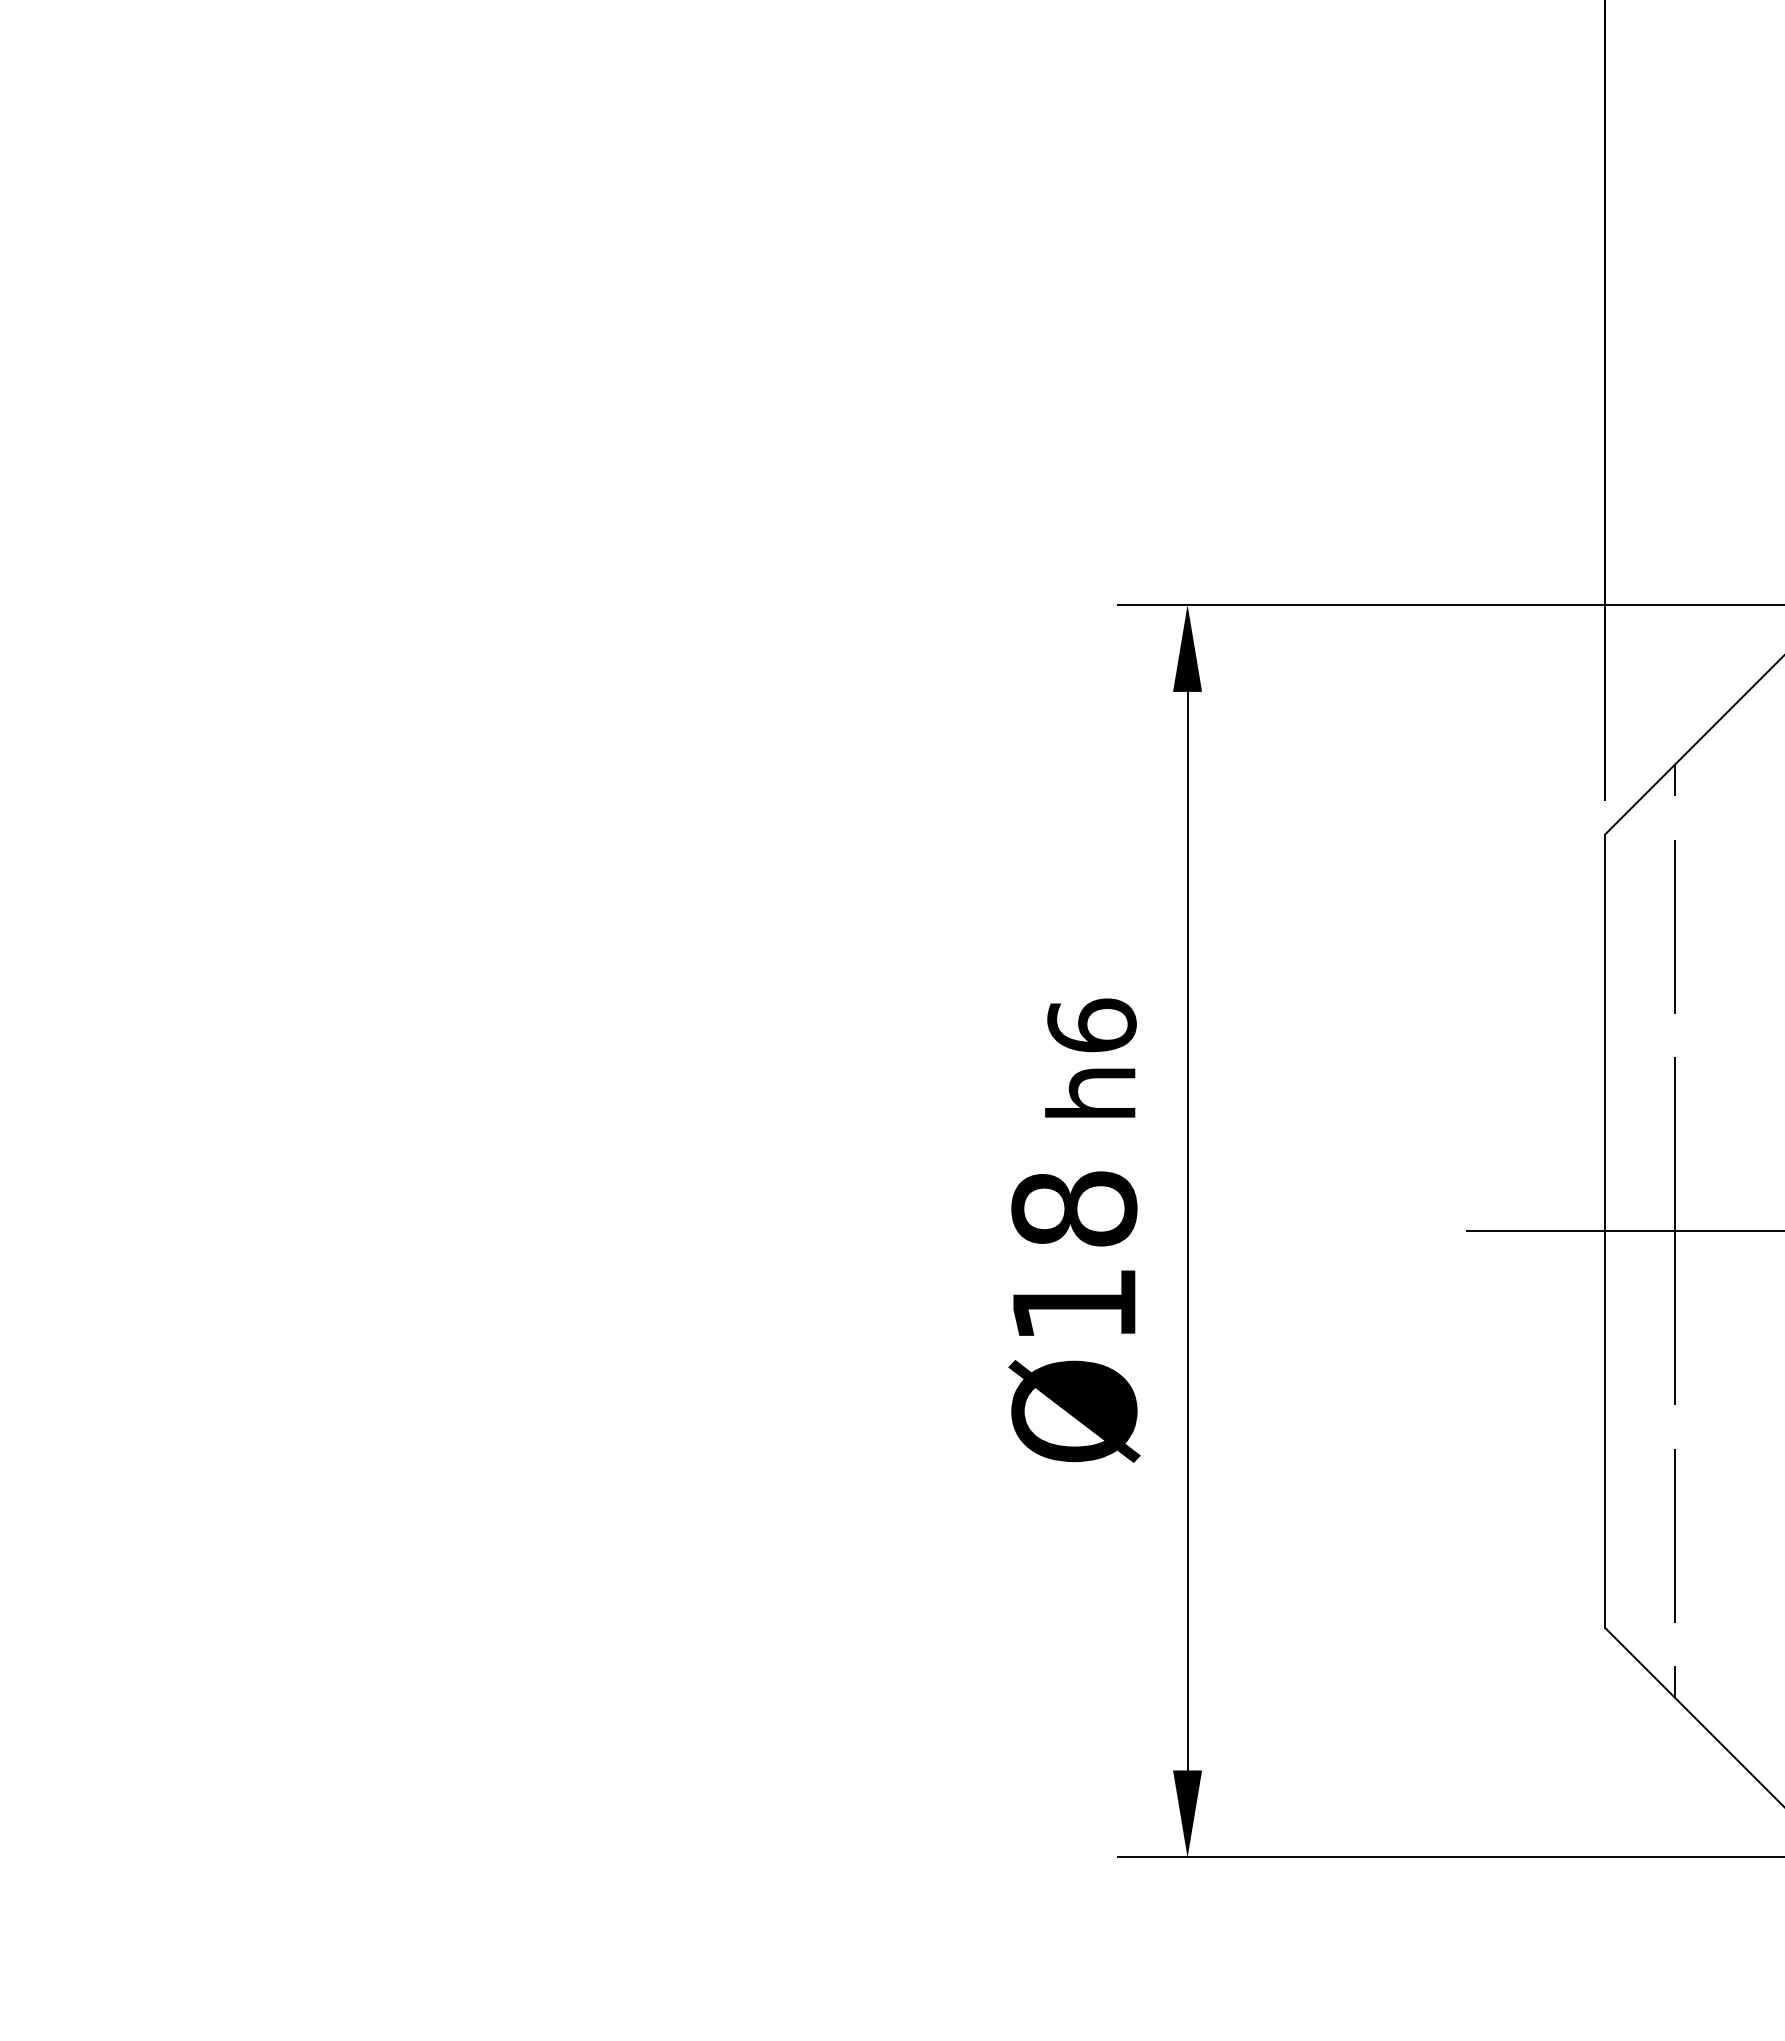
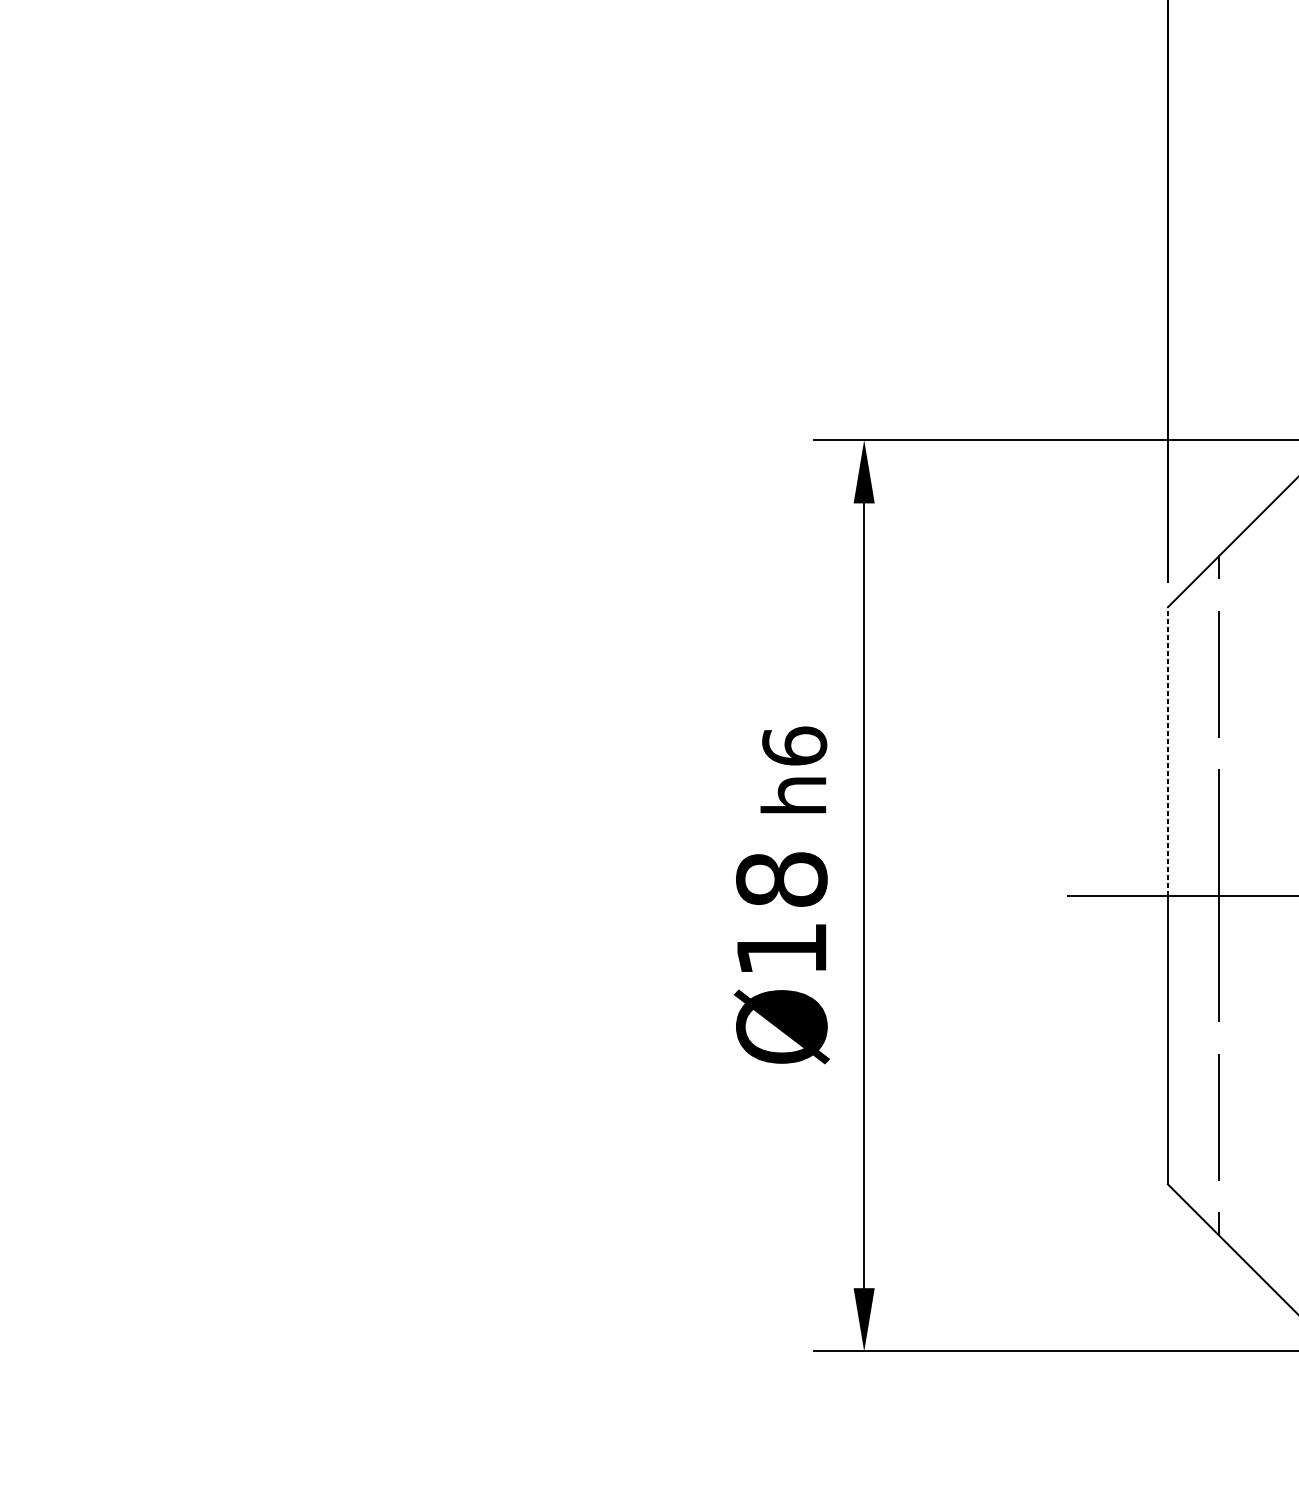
line: (1605, 1032) -> (1168, 751), solid -> dashed

